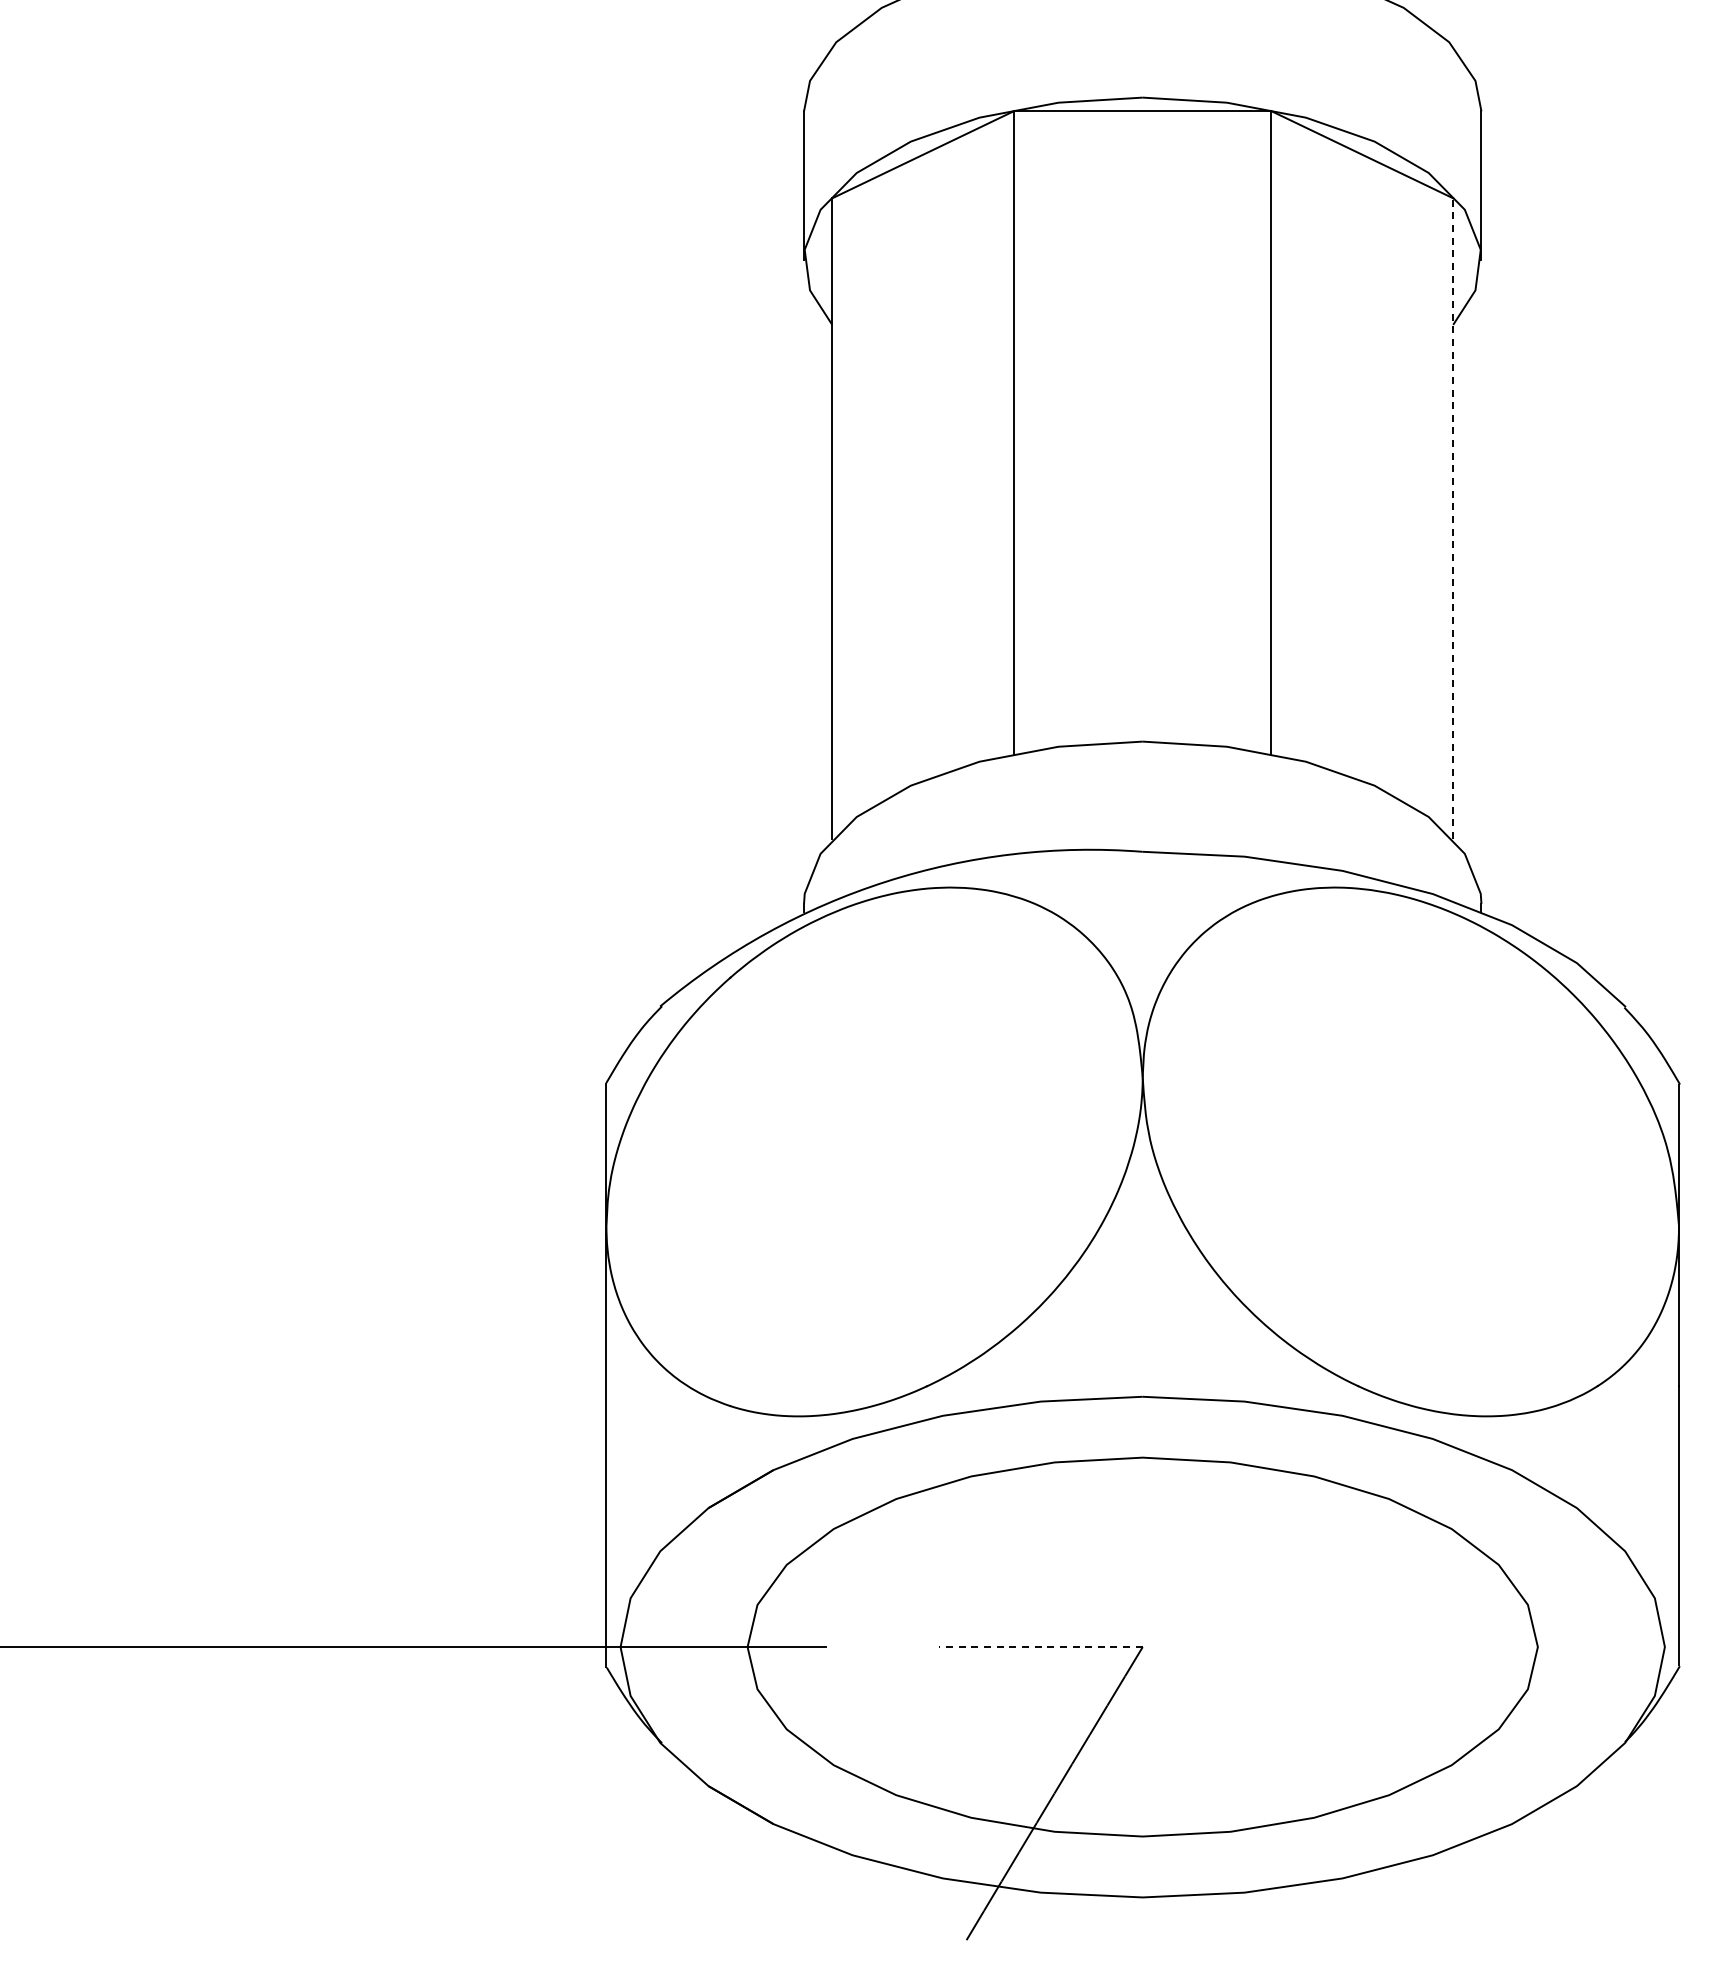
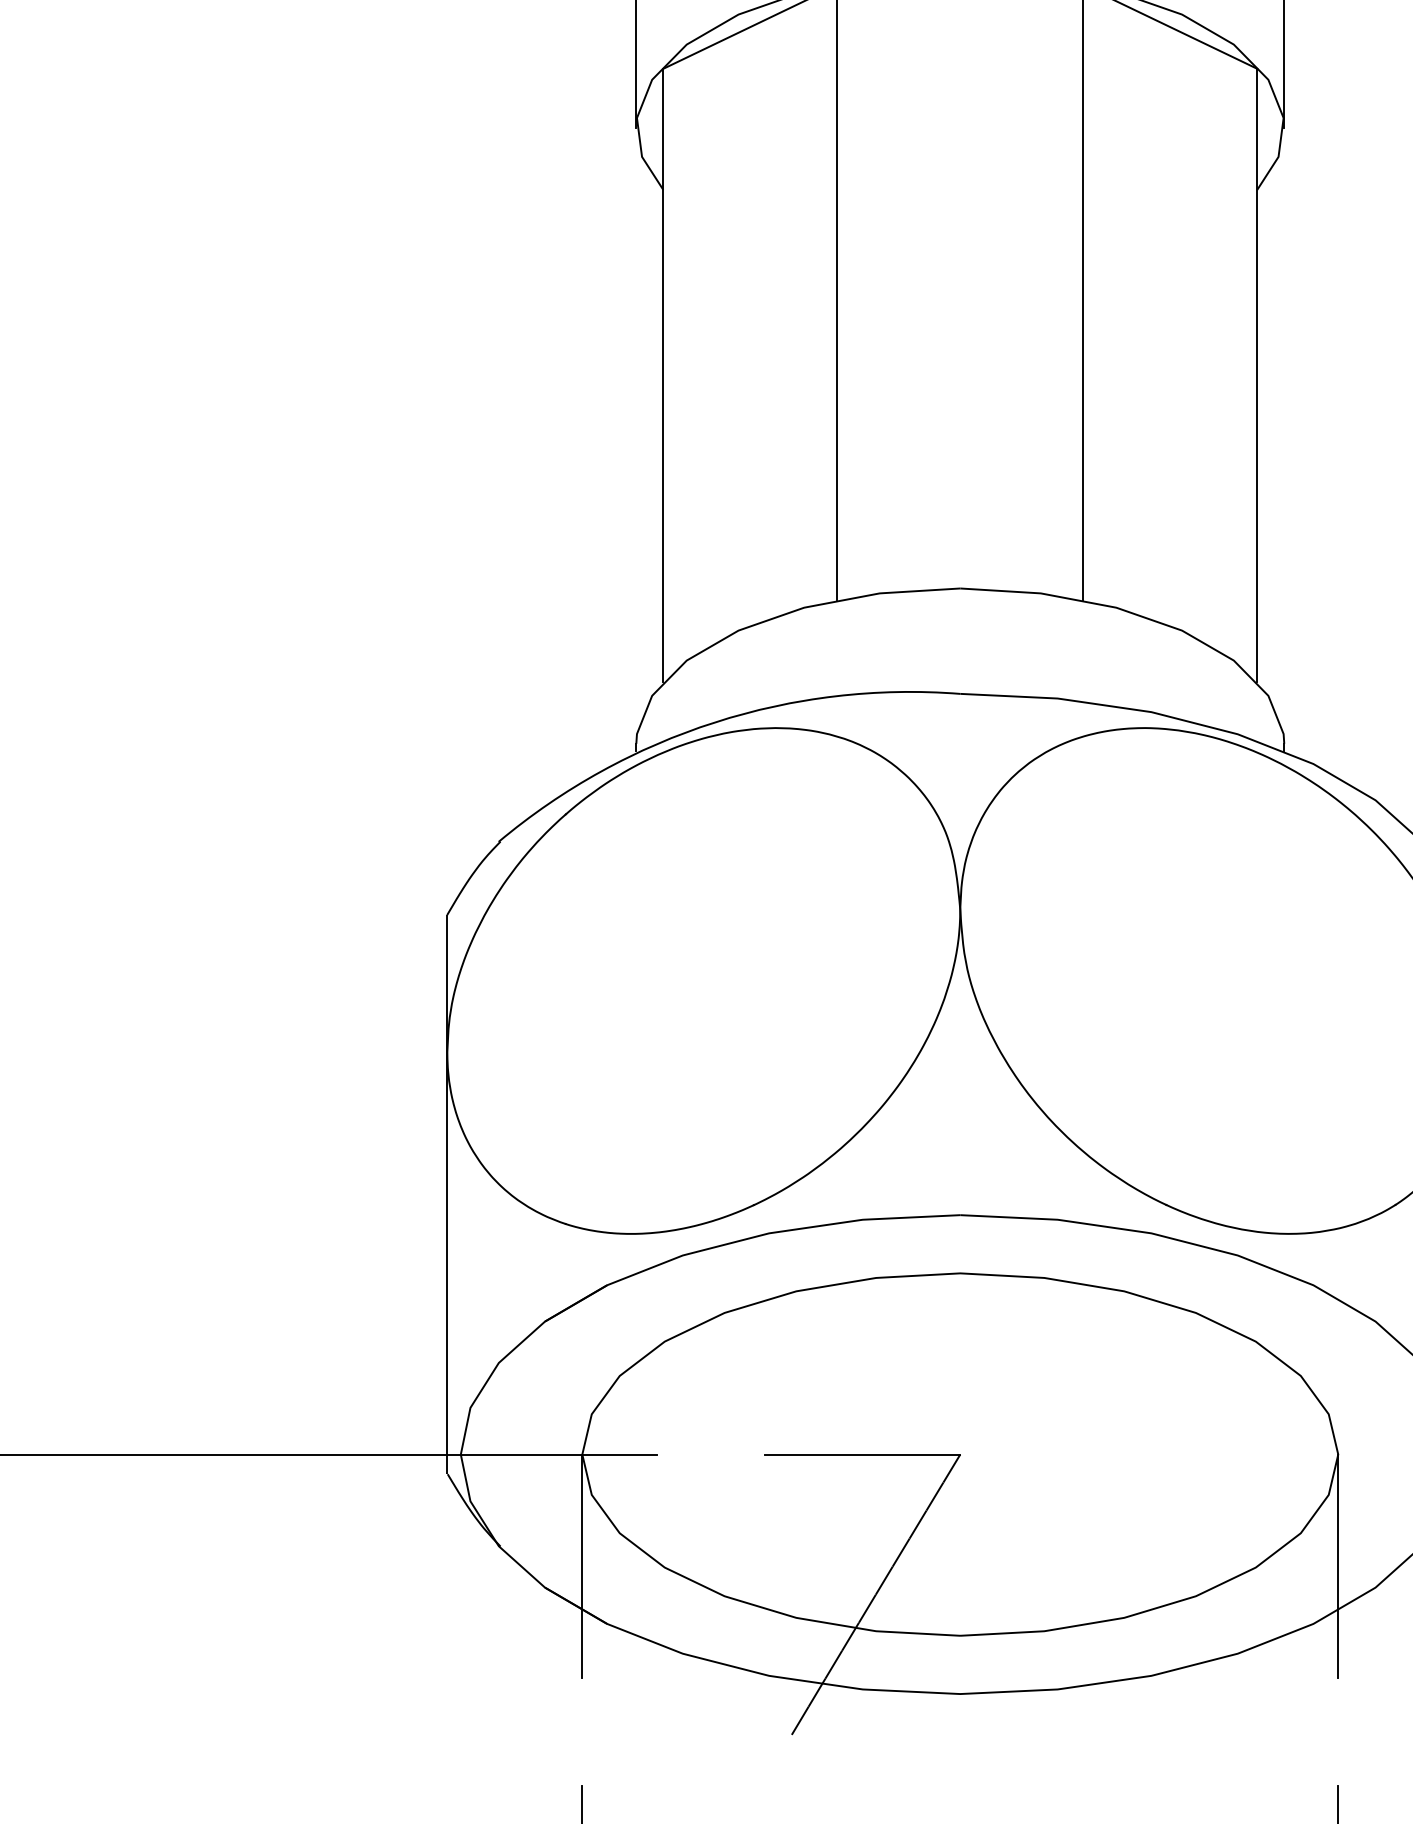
line: (1453, 518) -> (1257, 375), dashed -> solid
line: (1040, 1647) -> (862, 1454), dashed -> solid
line: (747, 1763) -> (582, 1565), added
line: (1537, 1763) -> (1337, 1565), added

